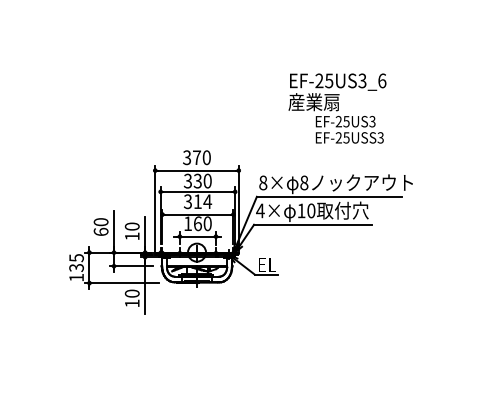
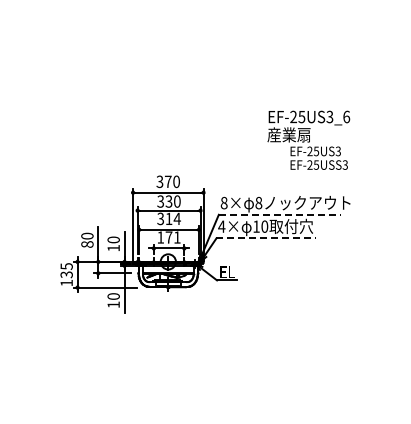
text: (337, 107) -> (308, 139), moved
line: (329, 196) -> (280, 214), solid -> dashed
text: (201, 223) -> (172, 237), 160 -> 171
line: (313, 224) -> (266, 238), solid -> dashed
text: (101, 232) -> (87, 244), 60 -> 80

